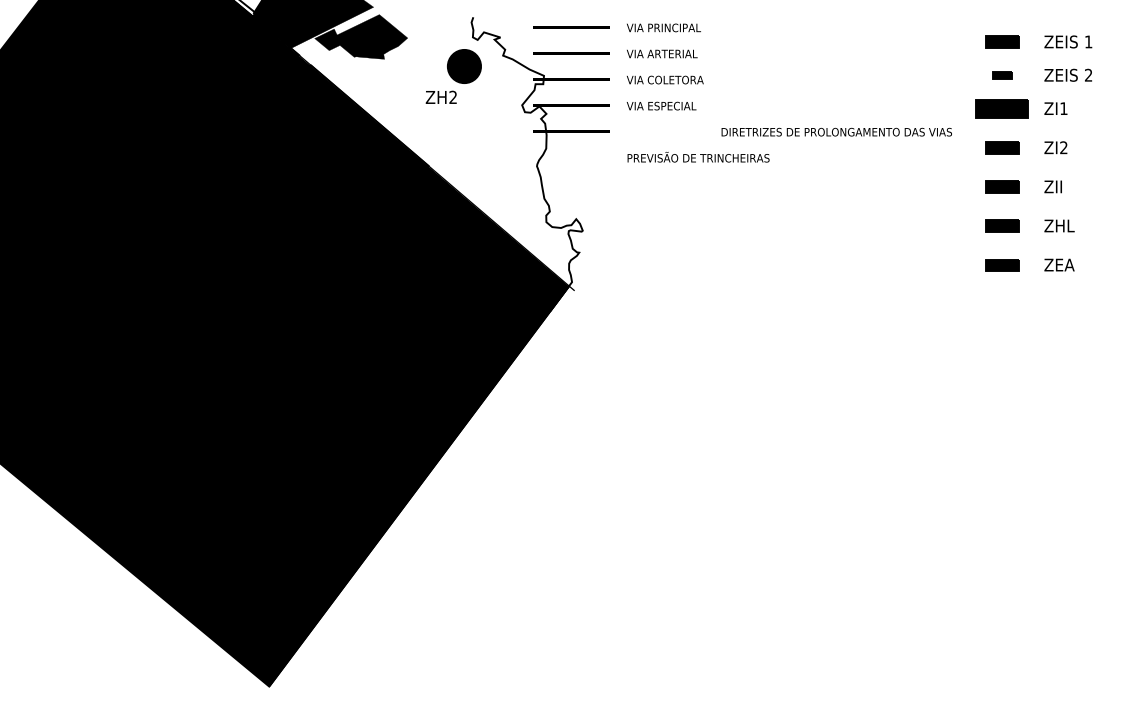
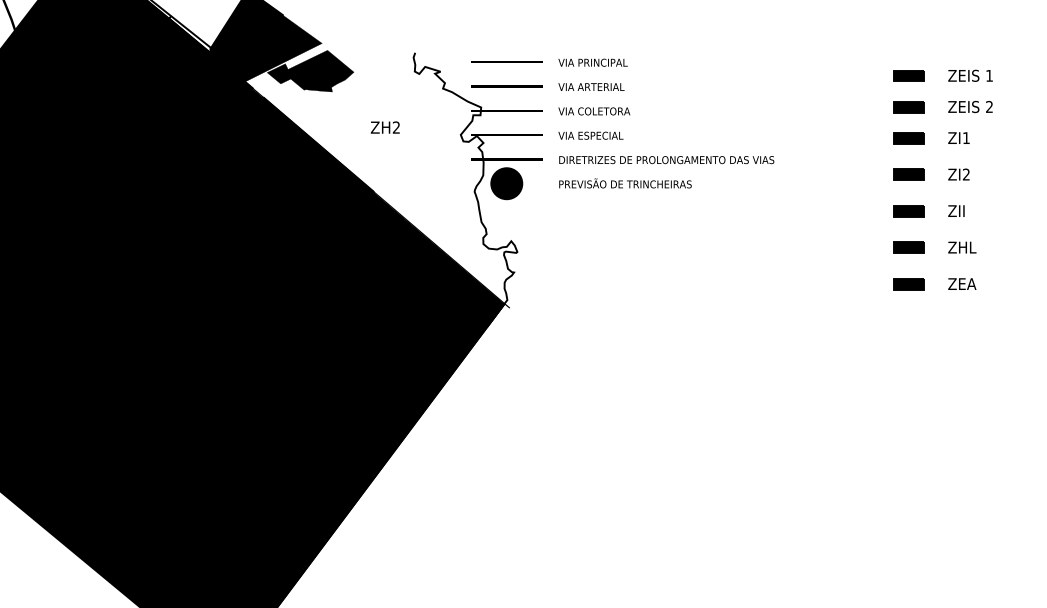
part: (464, 66) -> (506, 183), moved
part: (1002, 75) -> (909, 107), size x1.67
part: (1002, 108) -> (909, 137), size x0.62
text: (836, 131) -> (666, 159), moved

